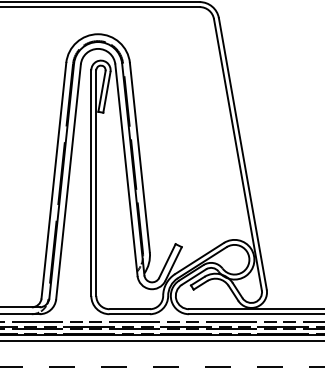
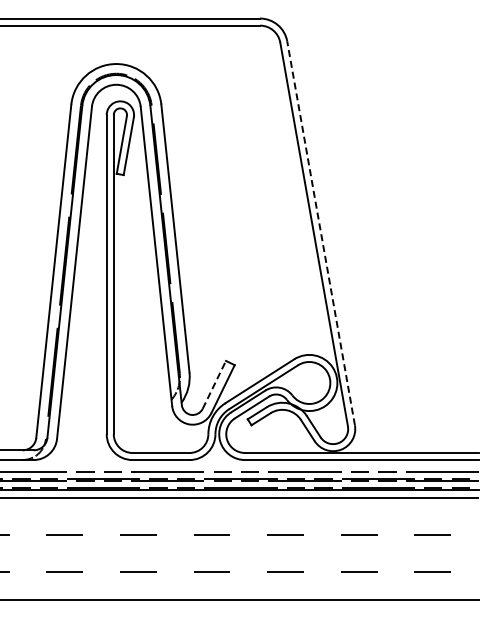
line: (243, 154) -> (321, 233), solid -> dashed
line: (167, 260) -> (214, 384), solid -> dashed

